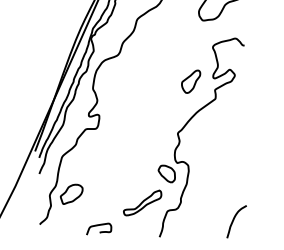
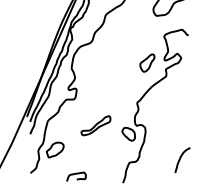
part: (142, 202) -> (95, 125), moved
curve: (235, 219) -> (181, 158), moved

